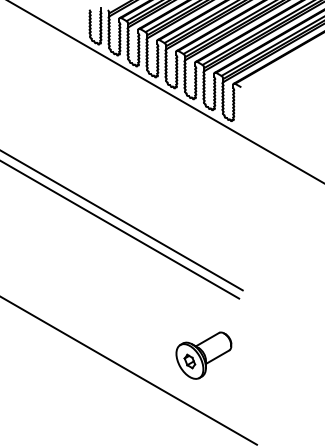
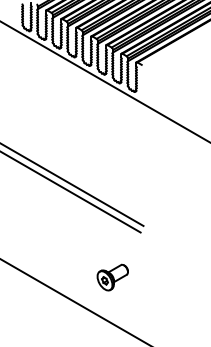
part: (203, 355) -> (112, 277), size x0.7

